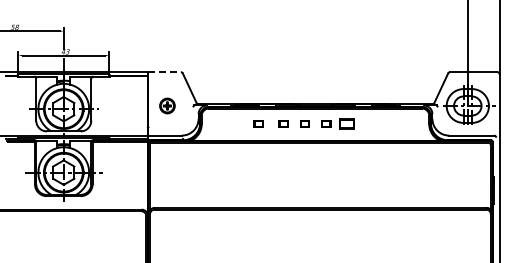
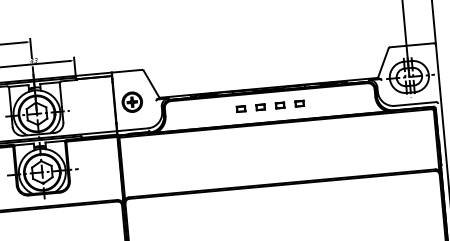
line: (165, 72) -> (127, 71), dashed -> solid
part: (167, 105) -> (132, 101), size x1.43
part: (258, 123) -> (217, 110), removed
part: (347, 123) -> (299, 103), size x0.62

